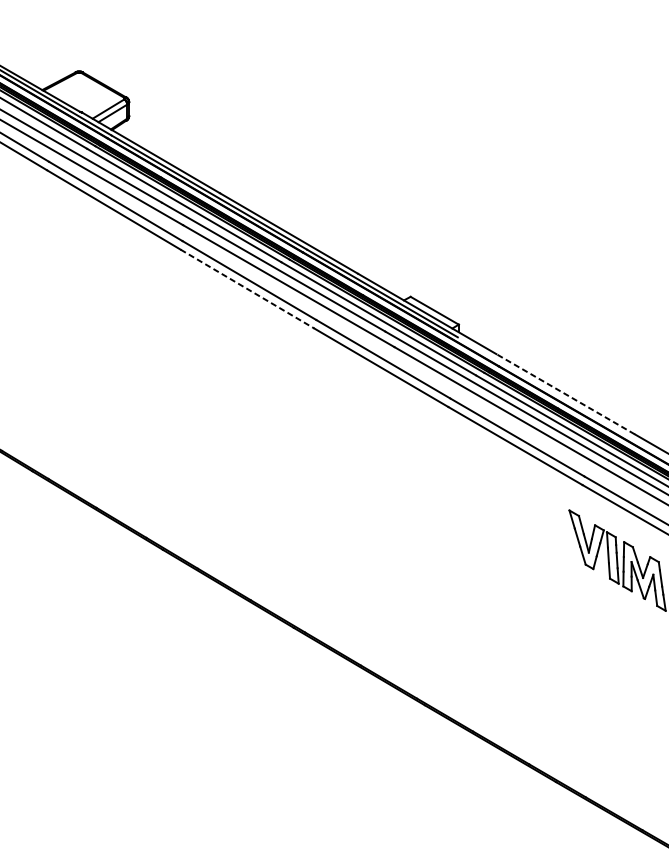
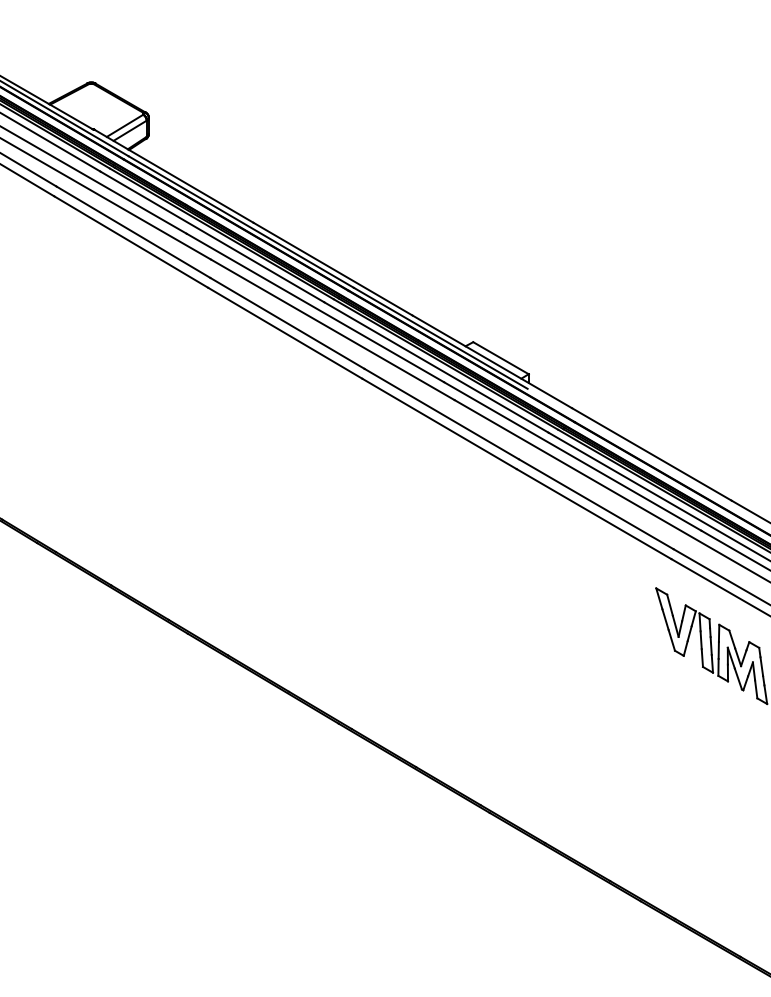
line: (247, 289) -> (285, 333), dashed -> solid
line: (565, 394) -> (651, 454), dashed -> solid

